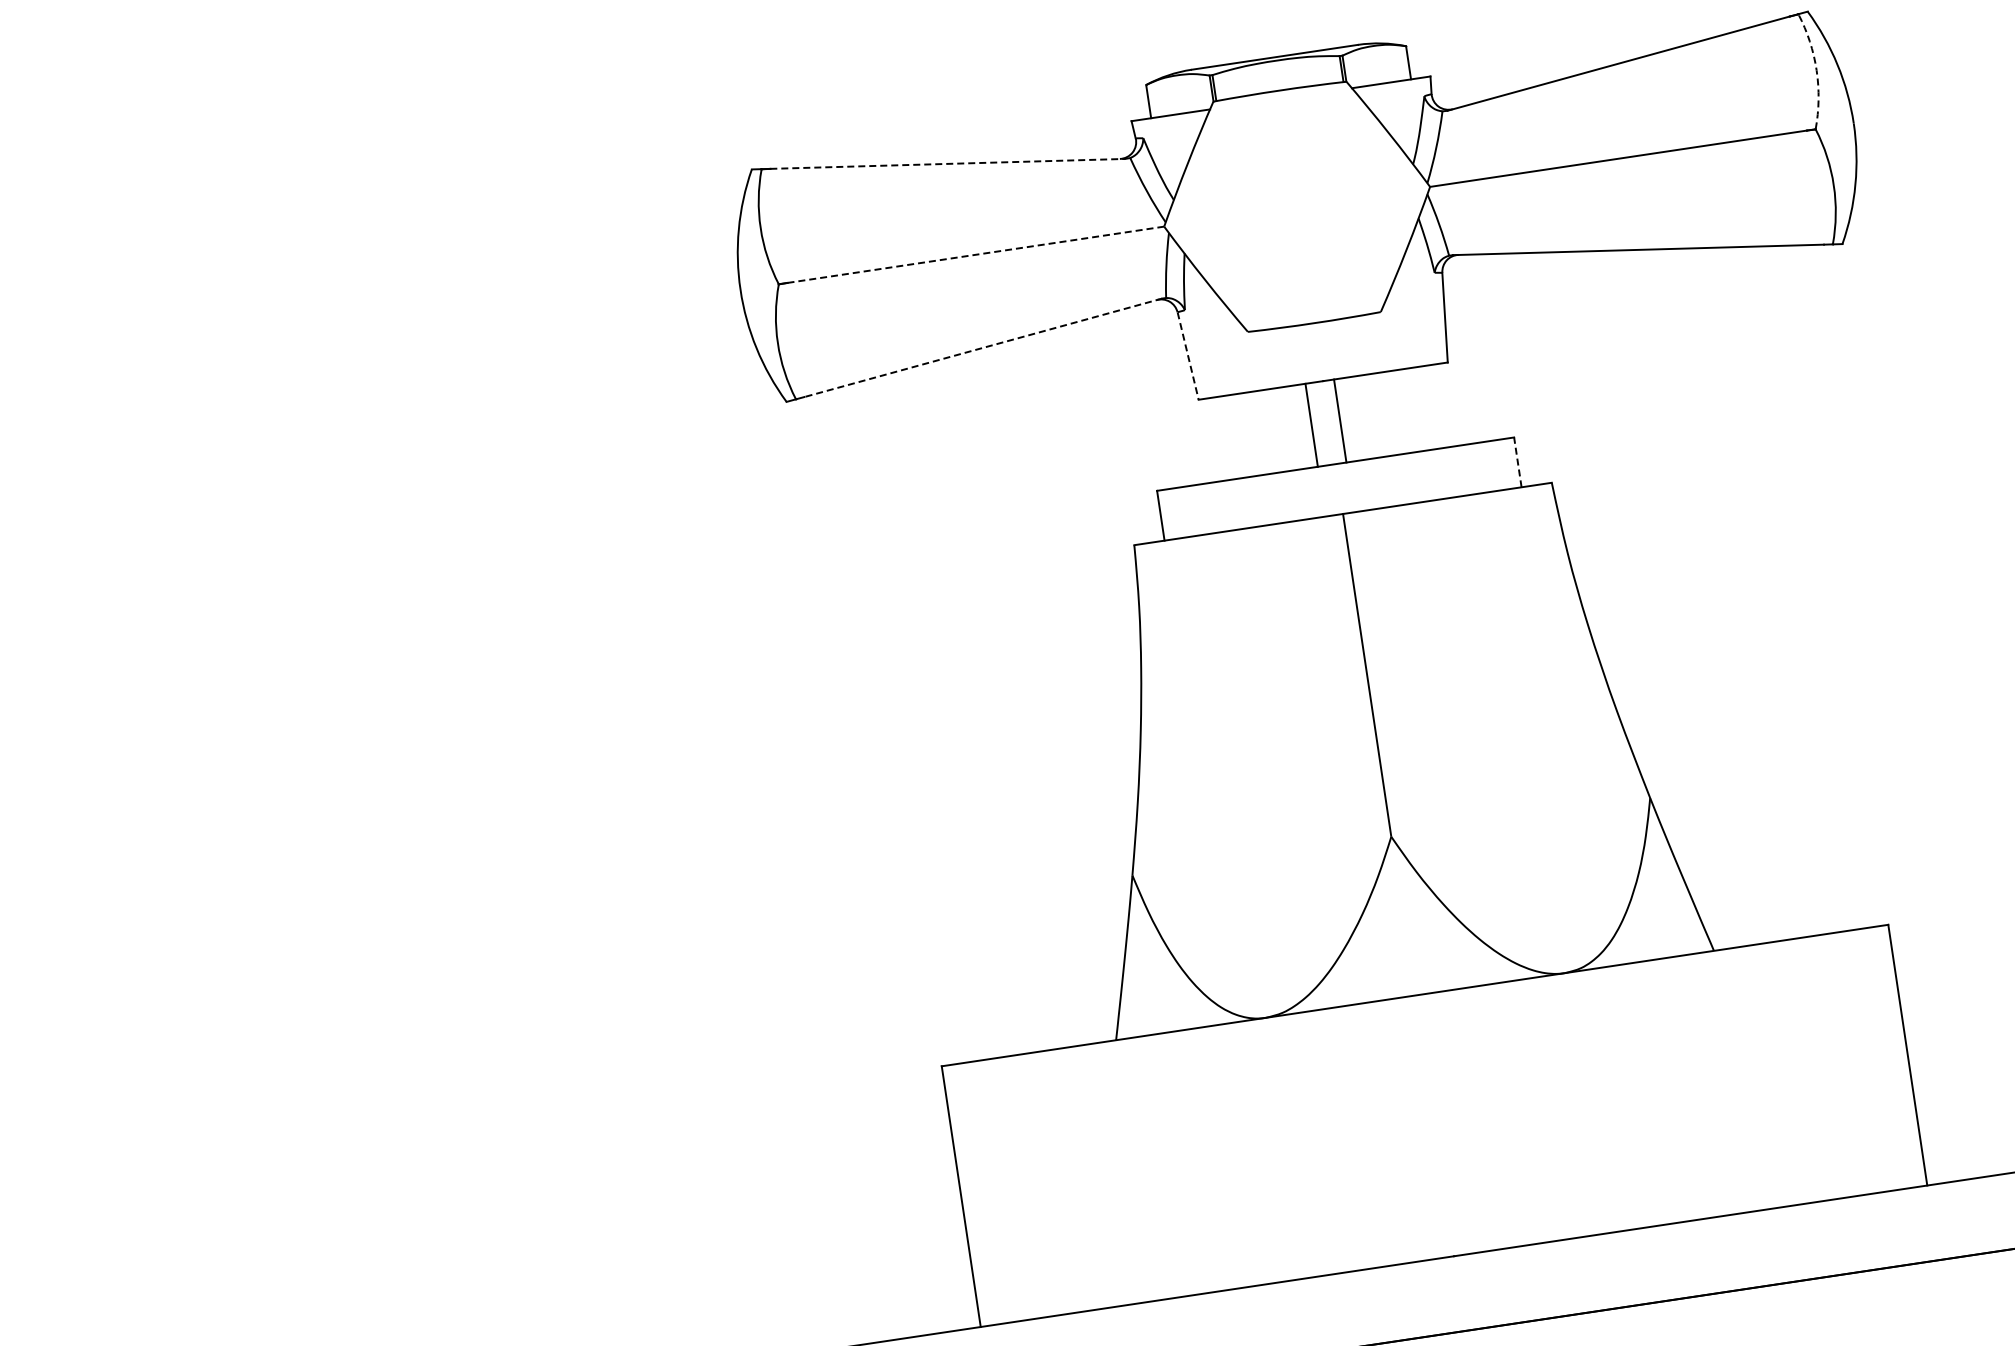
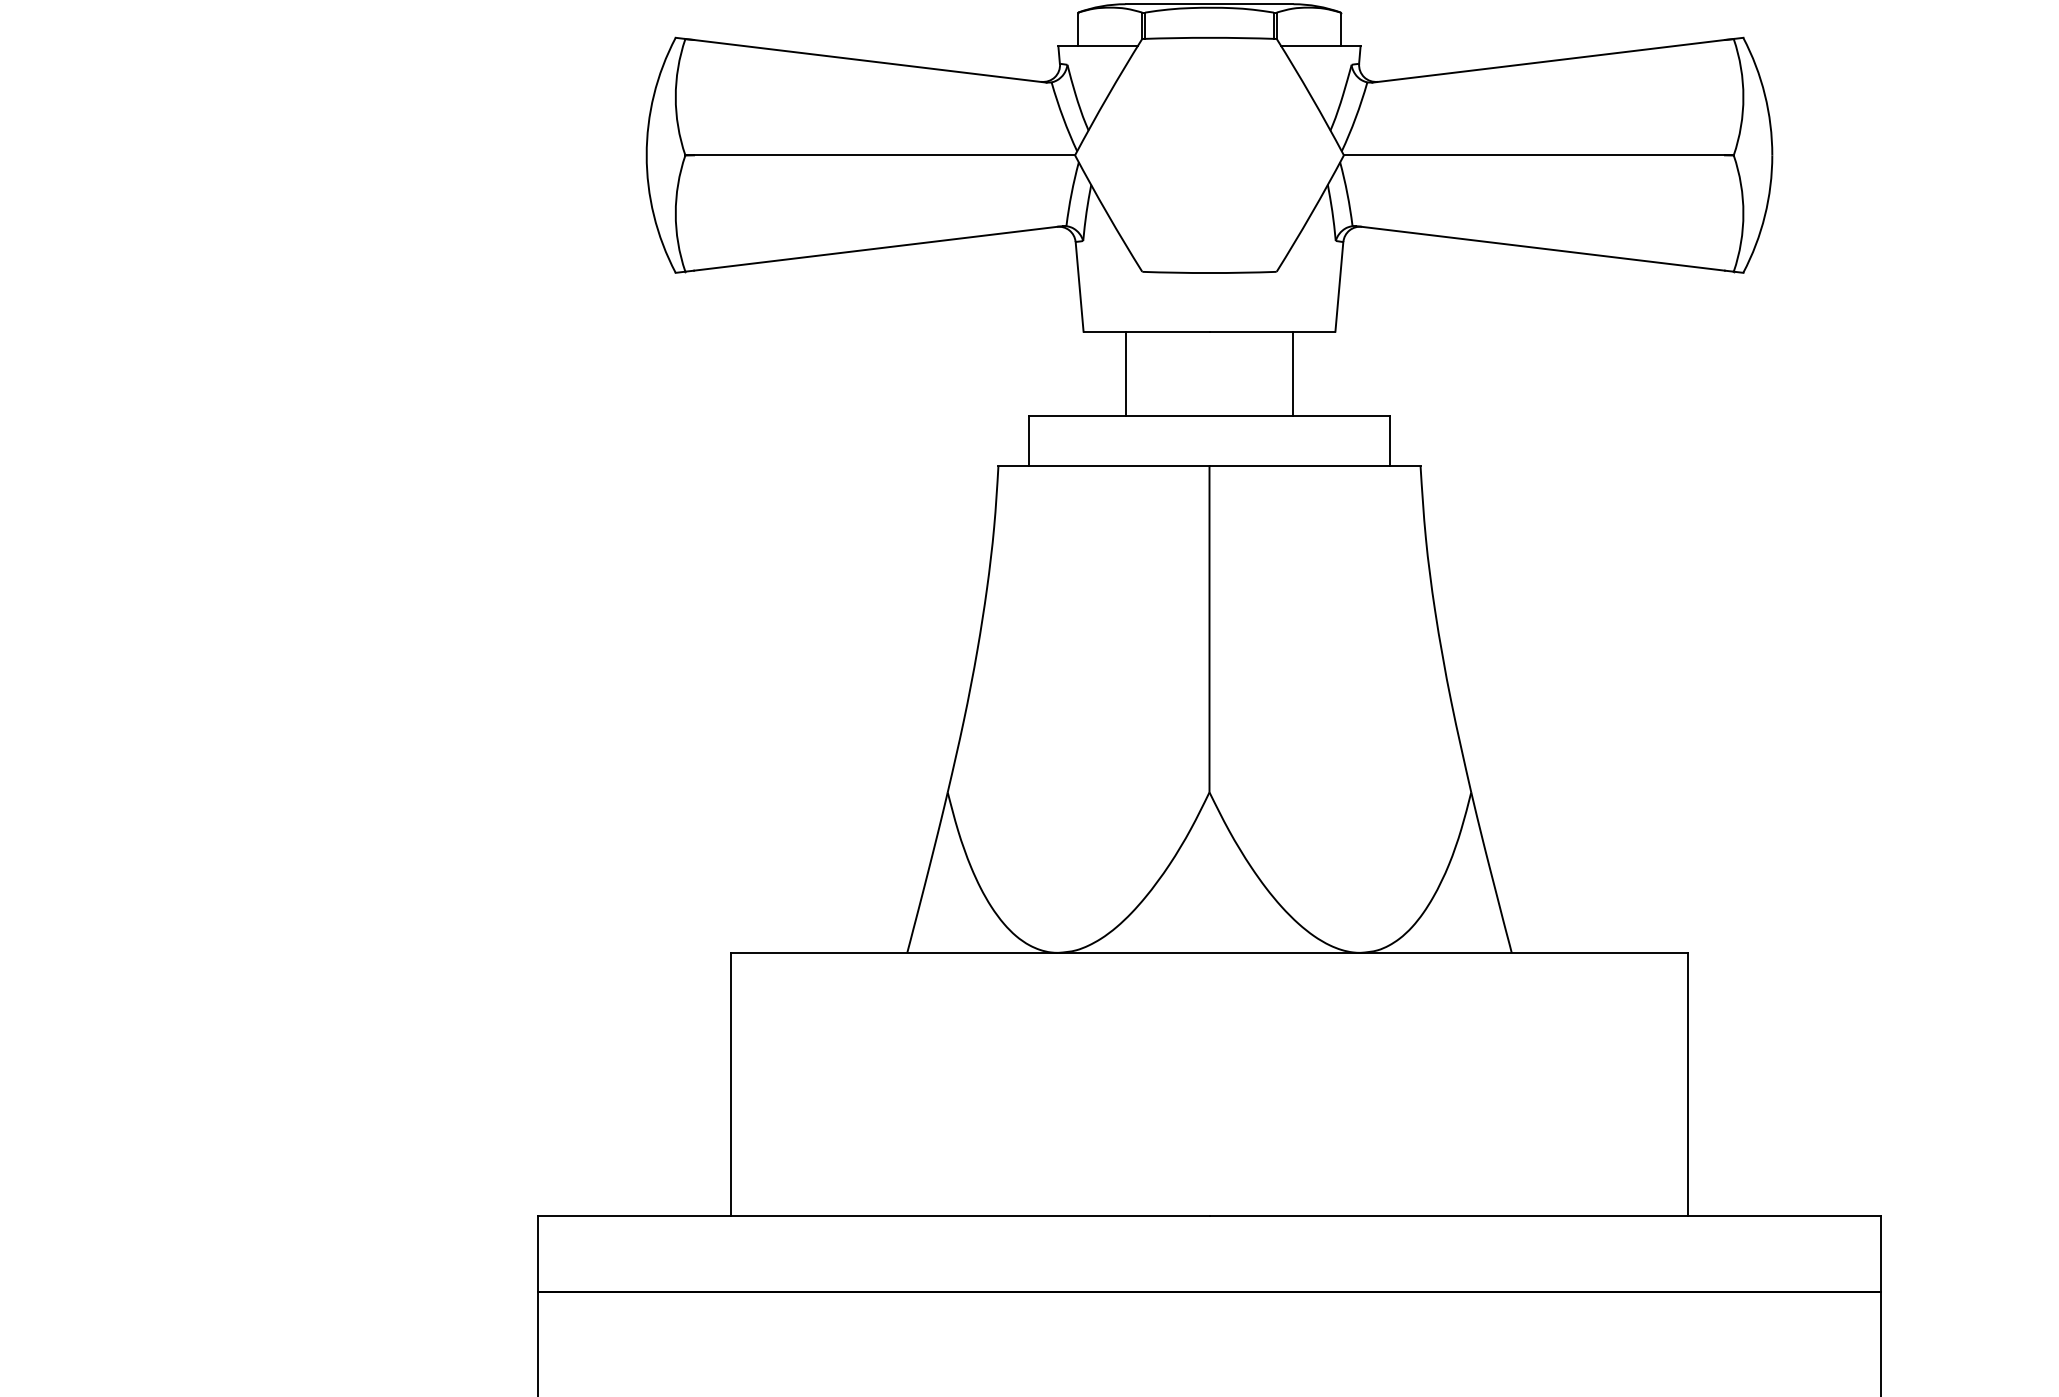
arc: (1816, 70) -> (1743, 97), dashed -> solid
line: (948, 164) -> (870, 61), dashed -> solid
line: (975, 254) -> (884, 155), dashed -> solid
line: (983, 347) -> (878, 248), dashed -> solid
line: (1187, 355) -> (1079, 286), dashed -> solid
line: (1340, 420) -> (1293, 373), moved
line: (1311, 425) -> (1125, 373), moved
line: (1517, 462) -> (1389, 440), dashed -> solid

